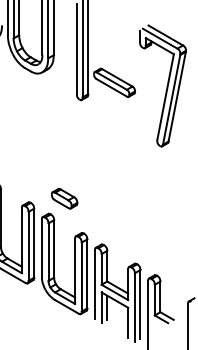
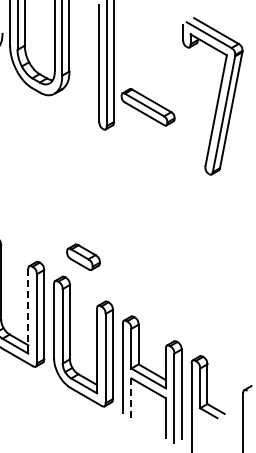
part: (162, 86) -> (212, 96), moved
line: (22, 240) -> (28, 311), solid -> dashed
line: (101, 307) -> (131, 398), solid -> dashed
line: (107, 307) -> (138, 397), removed

